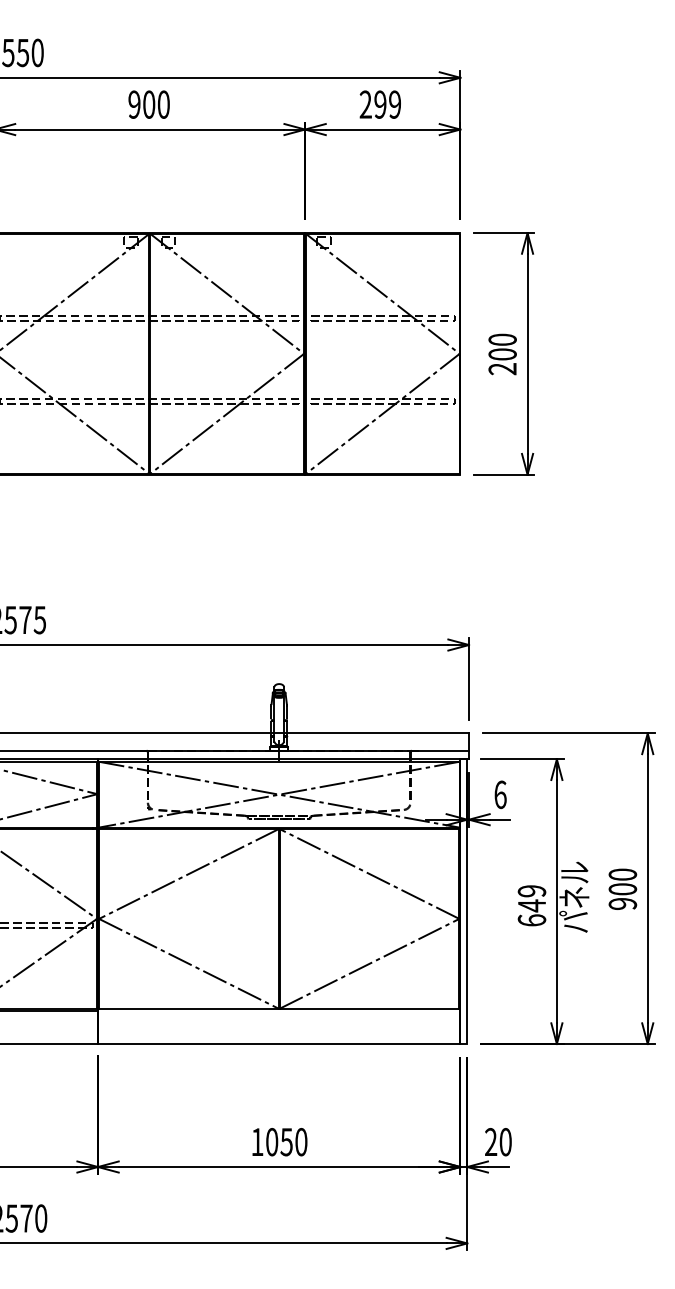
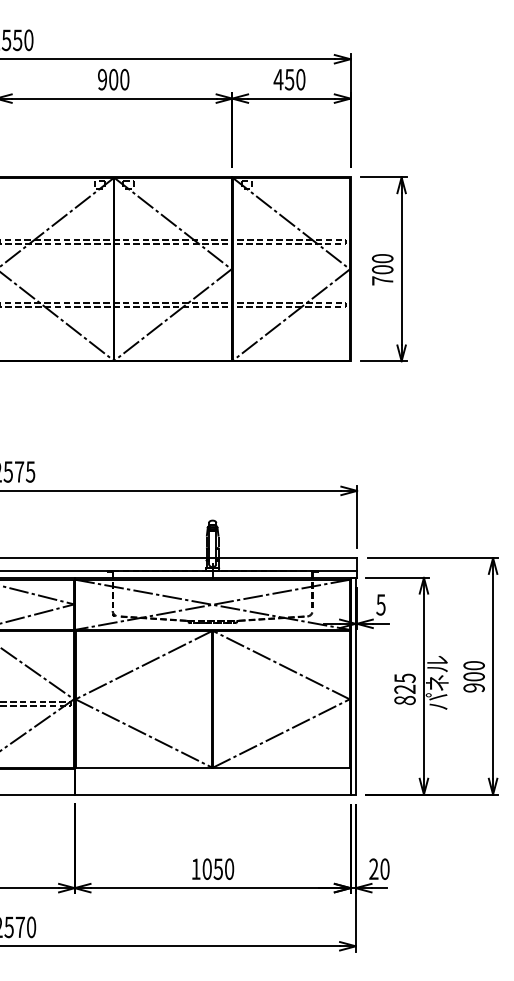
text: (380, 104) -> (289, 79), 299 -> 450
text: (502, 369) -> (382, 281), 200 -> 700
text: (500, 794) -> (381, 604), 6 -> 5
text: (531, 905) -> (404, 689), 649 -> 825

